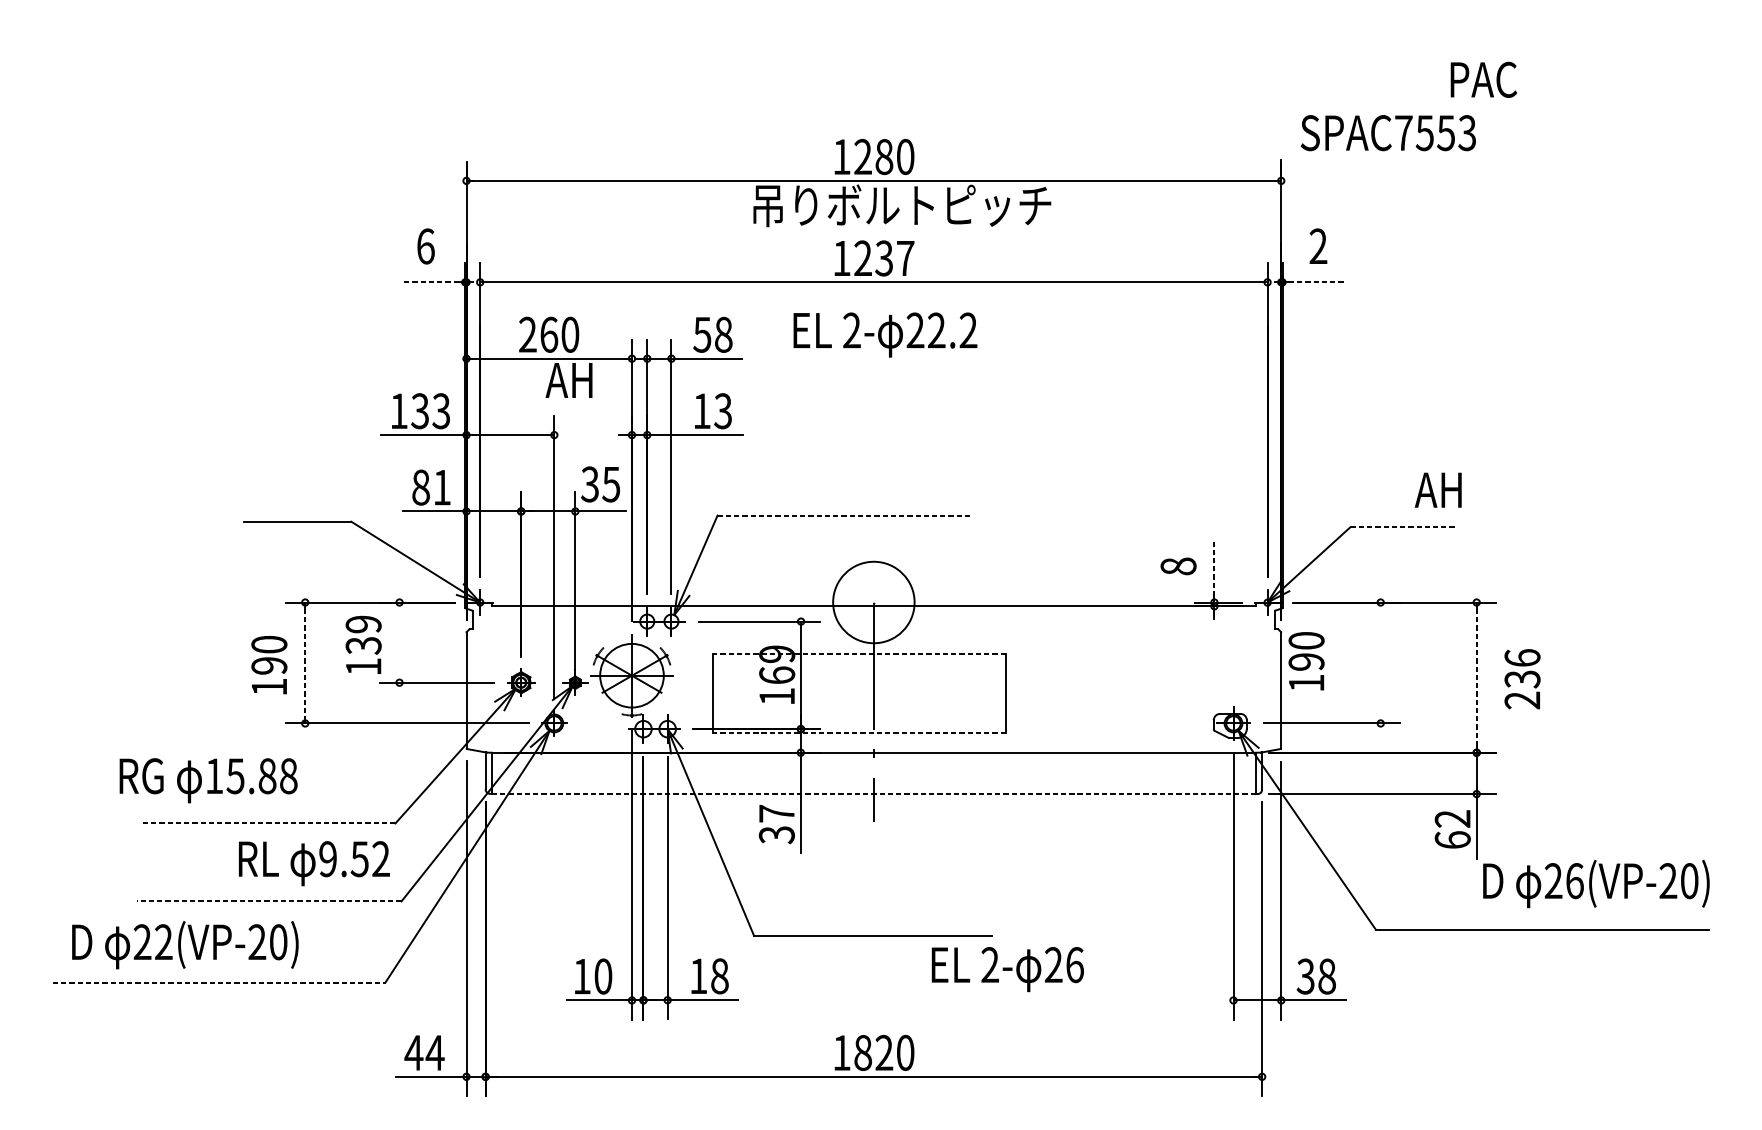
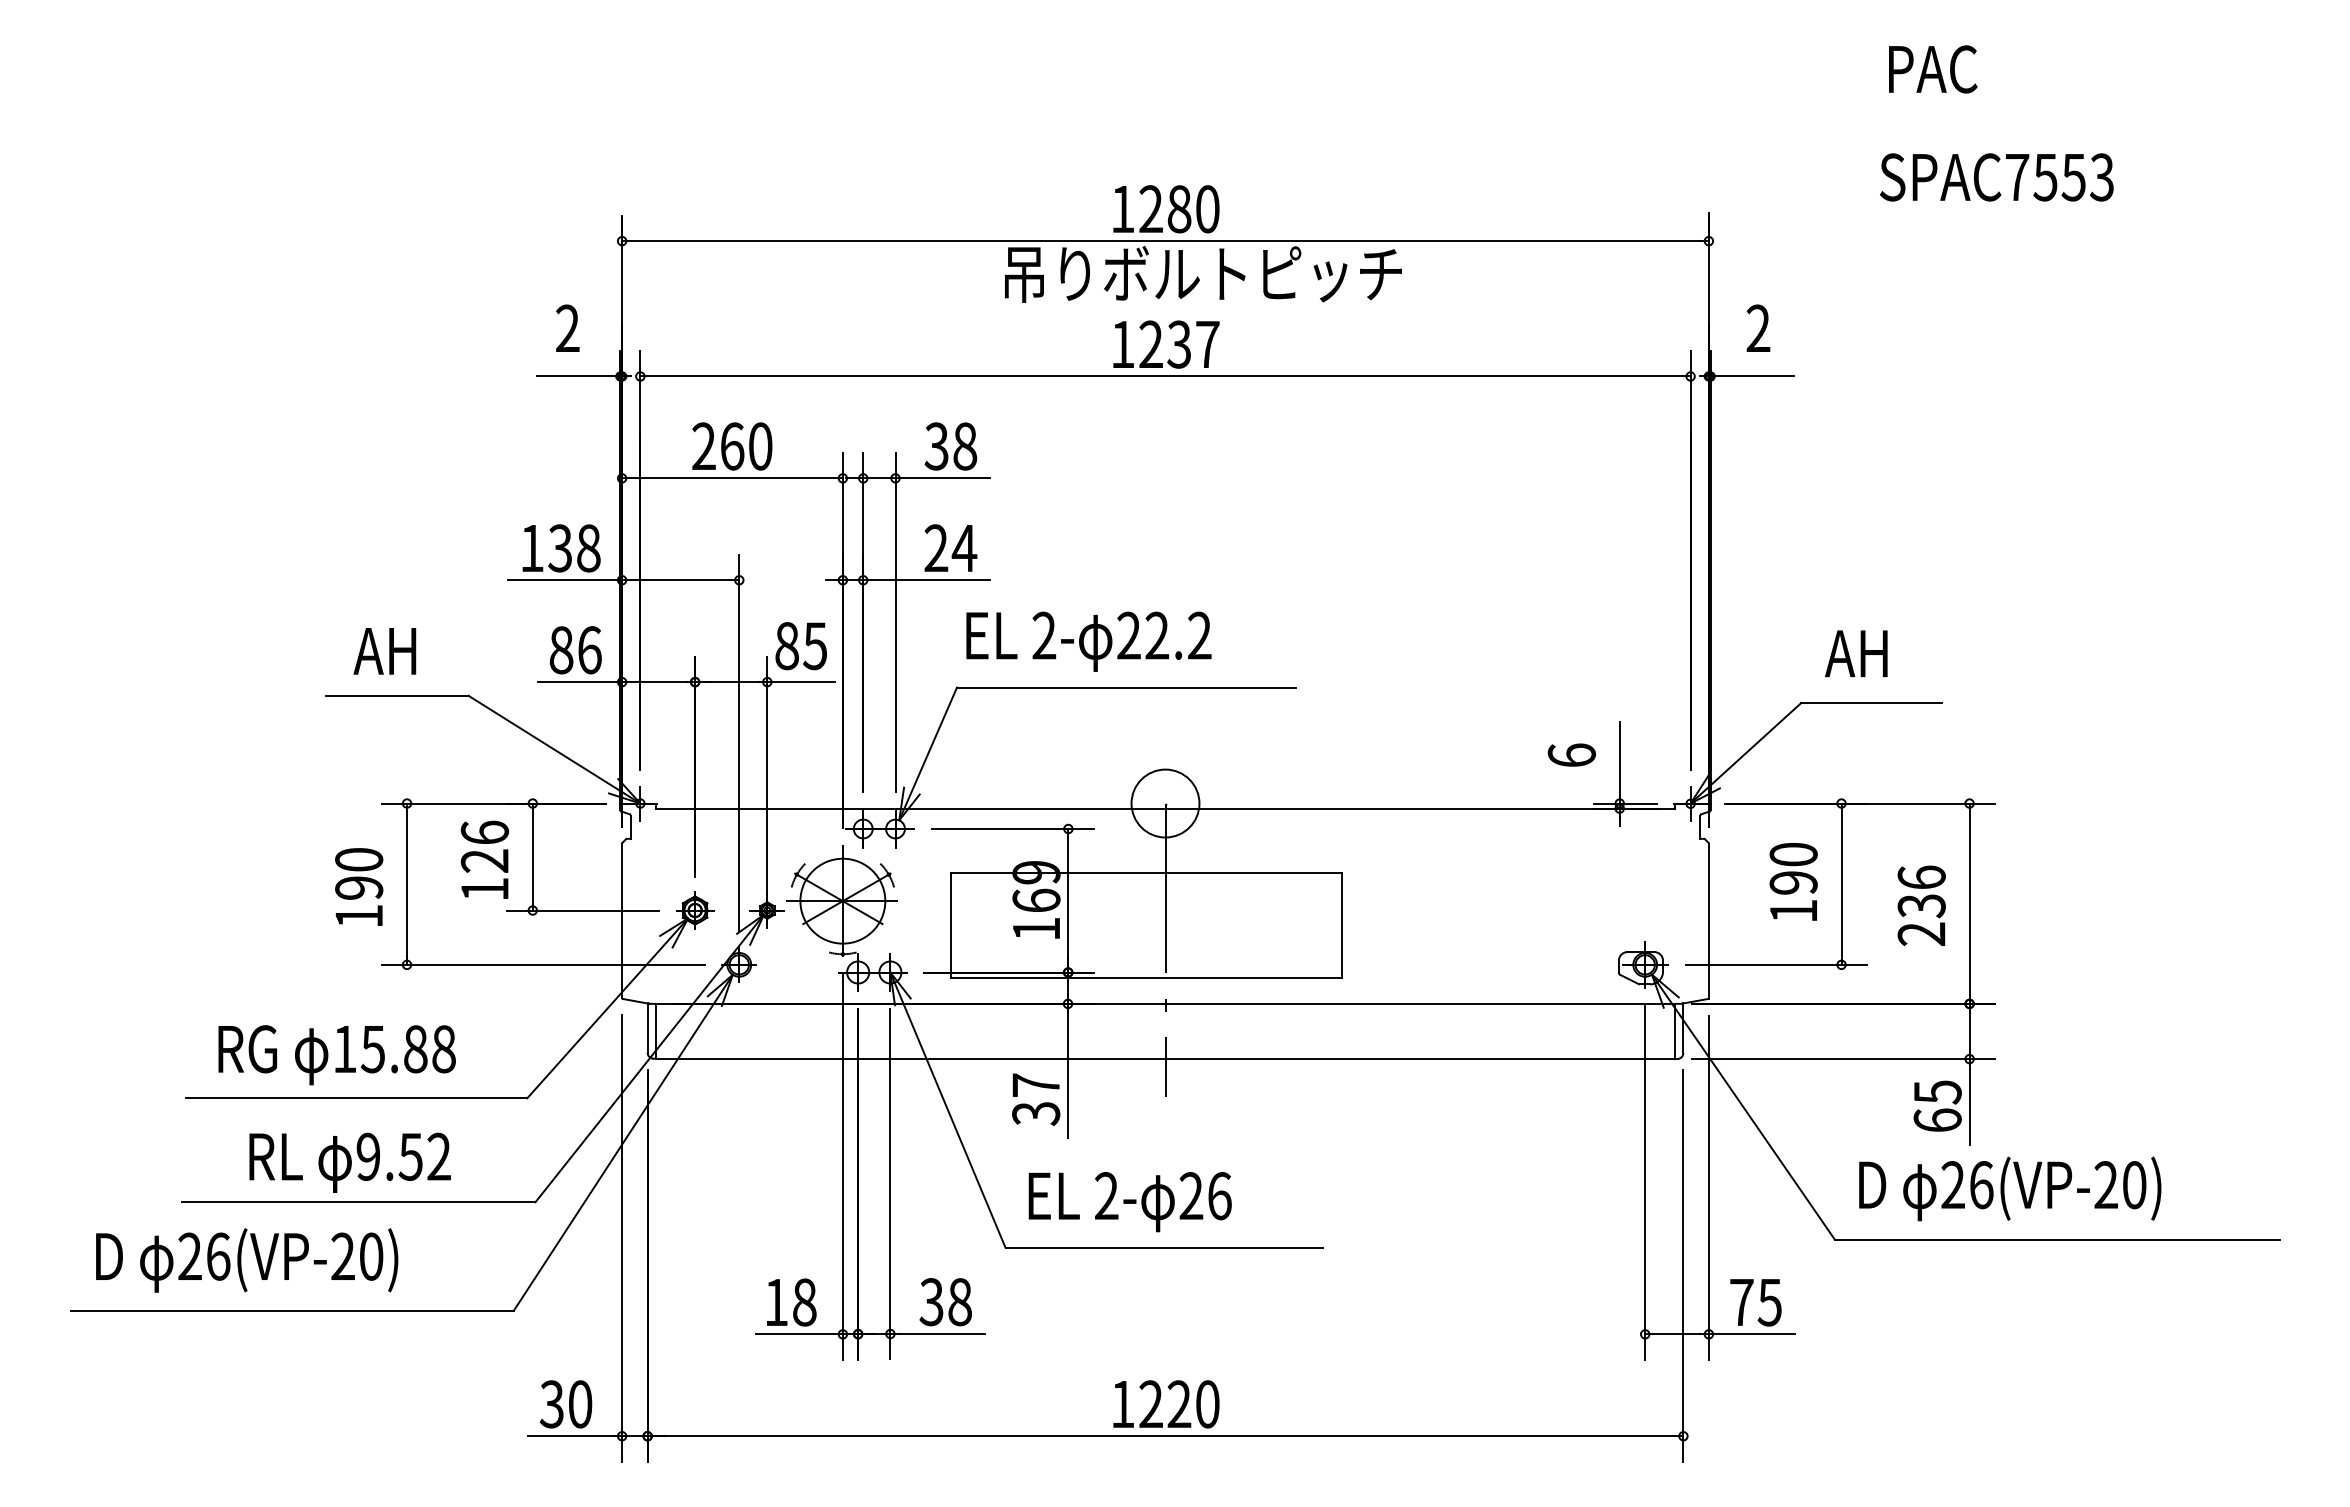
text: (1484, 79) -> (1933, 69), moved
text: (1388, 133) -> (1996, 177), moved
text: (425, 246) -> (567, 328), 6 -> 2
line: (430, 282) -> (574, 376), dashed -> solid
line: (1316, 282) -> (1756, 376), dashed -> solid
text: (702, 334) -> (936, 446), 58 -> 38
text: (885, 334) -> (1088, 641), moved
text: (568, 380) -> (384, 651), moved
text: (441, 411) -> (588, 548), 133 -> 138
text: (712, 411) -> (950, 548), 13 -> 24
text: (589, 484) -> (786, 646), 35 -> 85
text: (442, 487) -> (589, 650), 81 -> 86
text: (1438, 490) -> (1856, 653), moved
line: (844, 515) -> (1126, 687), dashed -> solid
line: (1403, 527) -> (1872, 703), dashed -> solid
text: (1178, 566) -> (1571, 755), 8 -> 6
line: (1214, 568) -> (1619, 758), dashed -> solid
circle: (873, 602) -> (1165, 803), size x0.62
text: (363, 634) -> (484, 846), 139 -> 126
line: (399, 642) -> (532, 856), added
line: (858, 654) -> (1145, 872), dashed -> solid
text: (1306, 660) -> (1793, 881), moved
line: (1380, 662) -> (1841, 883), added
line: (305, 663) -> (407, 884), dashed -> solid
line: (1476, 677) -> (1969, 903), dashed -> solid
text: (1522, 678) -> (1921, 905), moved
line: (858, 733) -> (1145, 978), dashed -> solid
text: (208, 780) -> (336, 1055), moved
line: (874, 794) -> (1166, 1059), dashed -> solid
text: (1452, 819) -> (1937, 1092), 62 -> 65
line: (267, 823) -> (356, 1098), dashed -> solid
text: (313, 863) -> (349, 1162), moved
text: (1596, 883) -> (2010, 1188), moved
line: (268, 901) -> (358, 1202), dashed -> solid
text: (163, 942) -> (218, 1256), 22(VP-20) -> 26(VP-20)
text: (1007, 969) -> (1129, 1202), moved
text: (603, 976) -> (804, 1302), 10 -> 18
text: (698, 976) -> (931, 1302), 18 -> 38
text: (1316, 976) -> (1755, 1302), 38 -> 75
line: (219, 982) -> (292, 1310), dashed -> solid
text: (424, 1053) -> (566, 1404), 44 -> 30
text: (863, 1053) -> (1151, 1404), 1820 -> 1220

